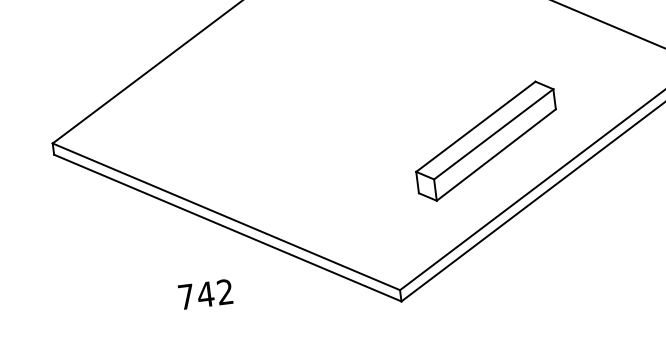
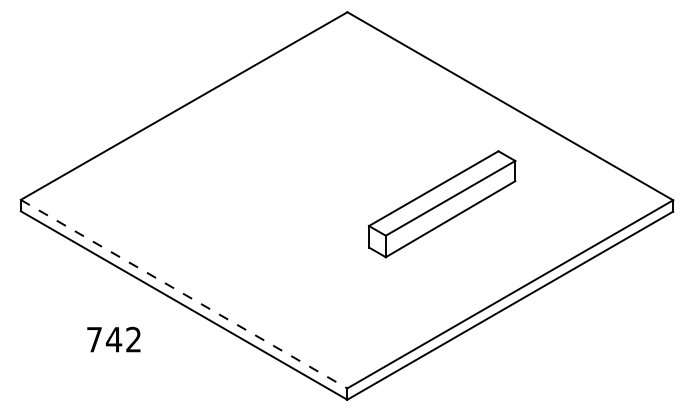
part: (486, 141) -> (442, 204), moved
line: (226, 217) -> (184, 294), solid -> dashed
text: (205, 294) -> (113, 339), moved

